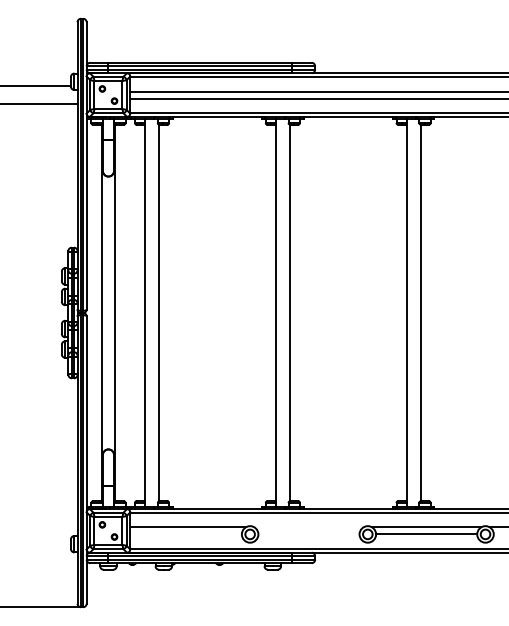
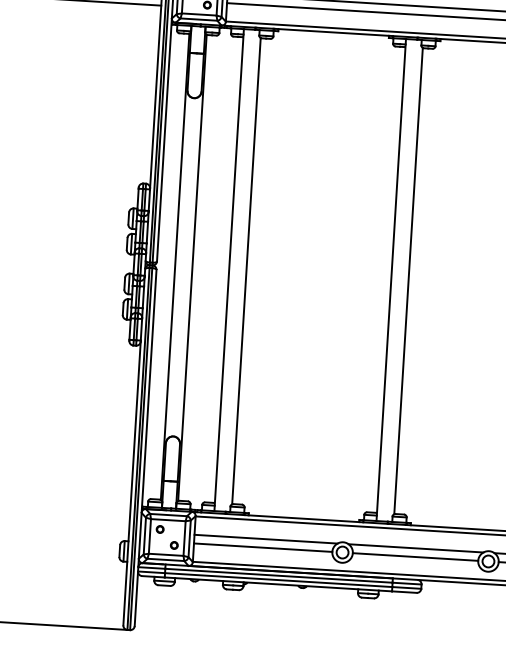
line: (308, 527) -> (415, 548), added
line: (185, 534) -> (262, 547), added
line: (308, 534) -> (414, 557), added

